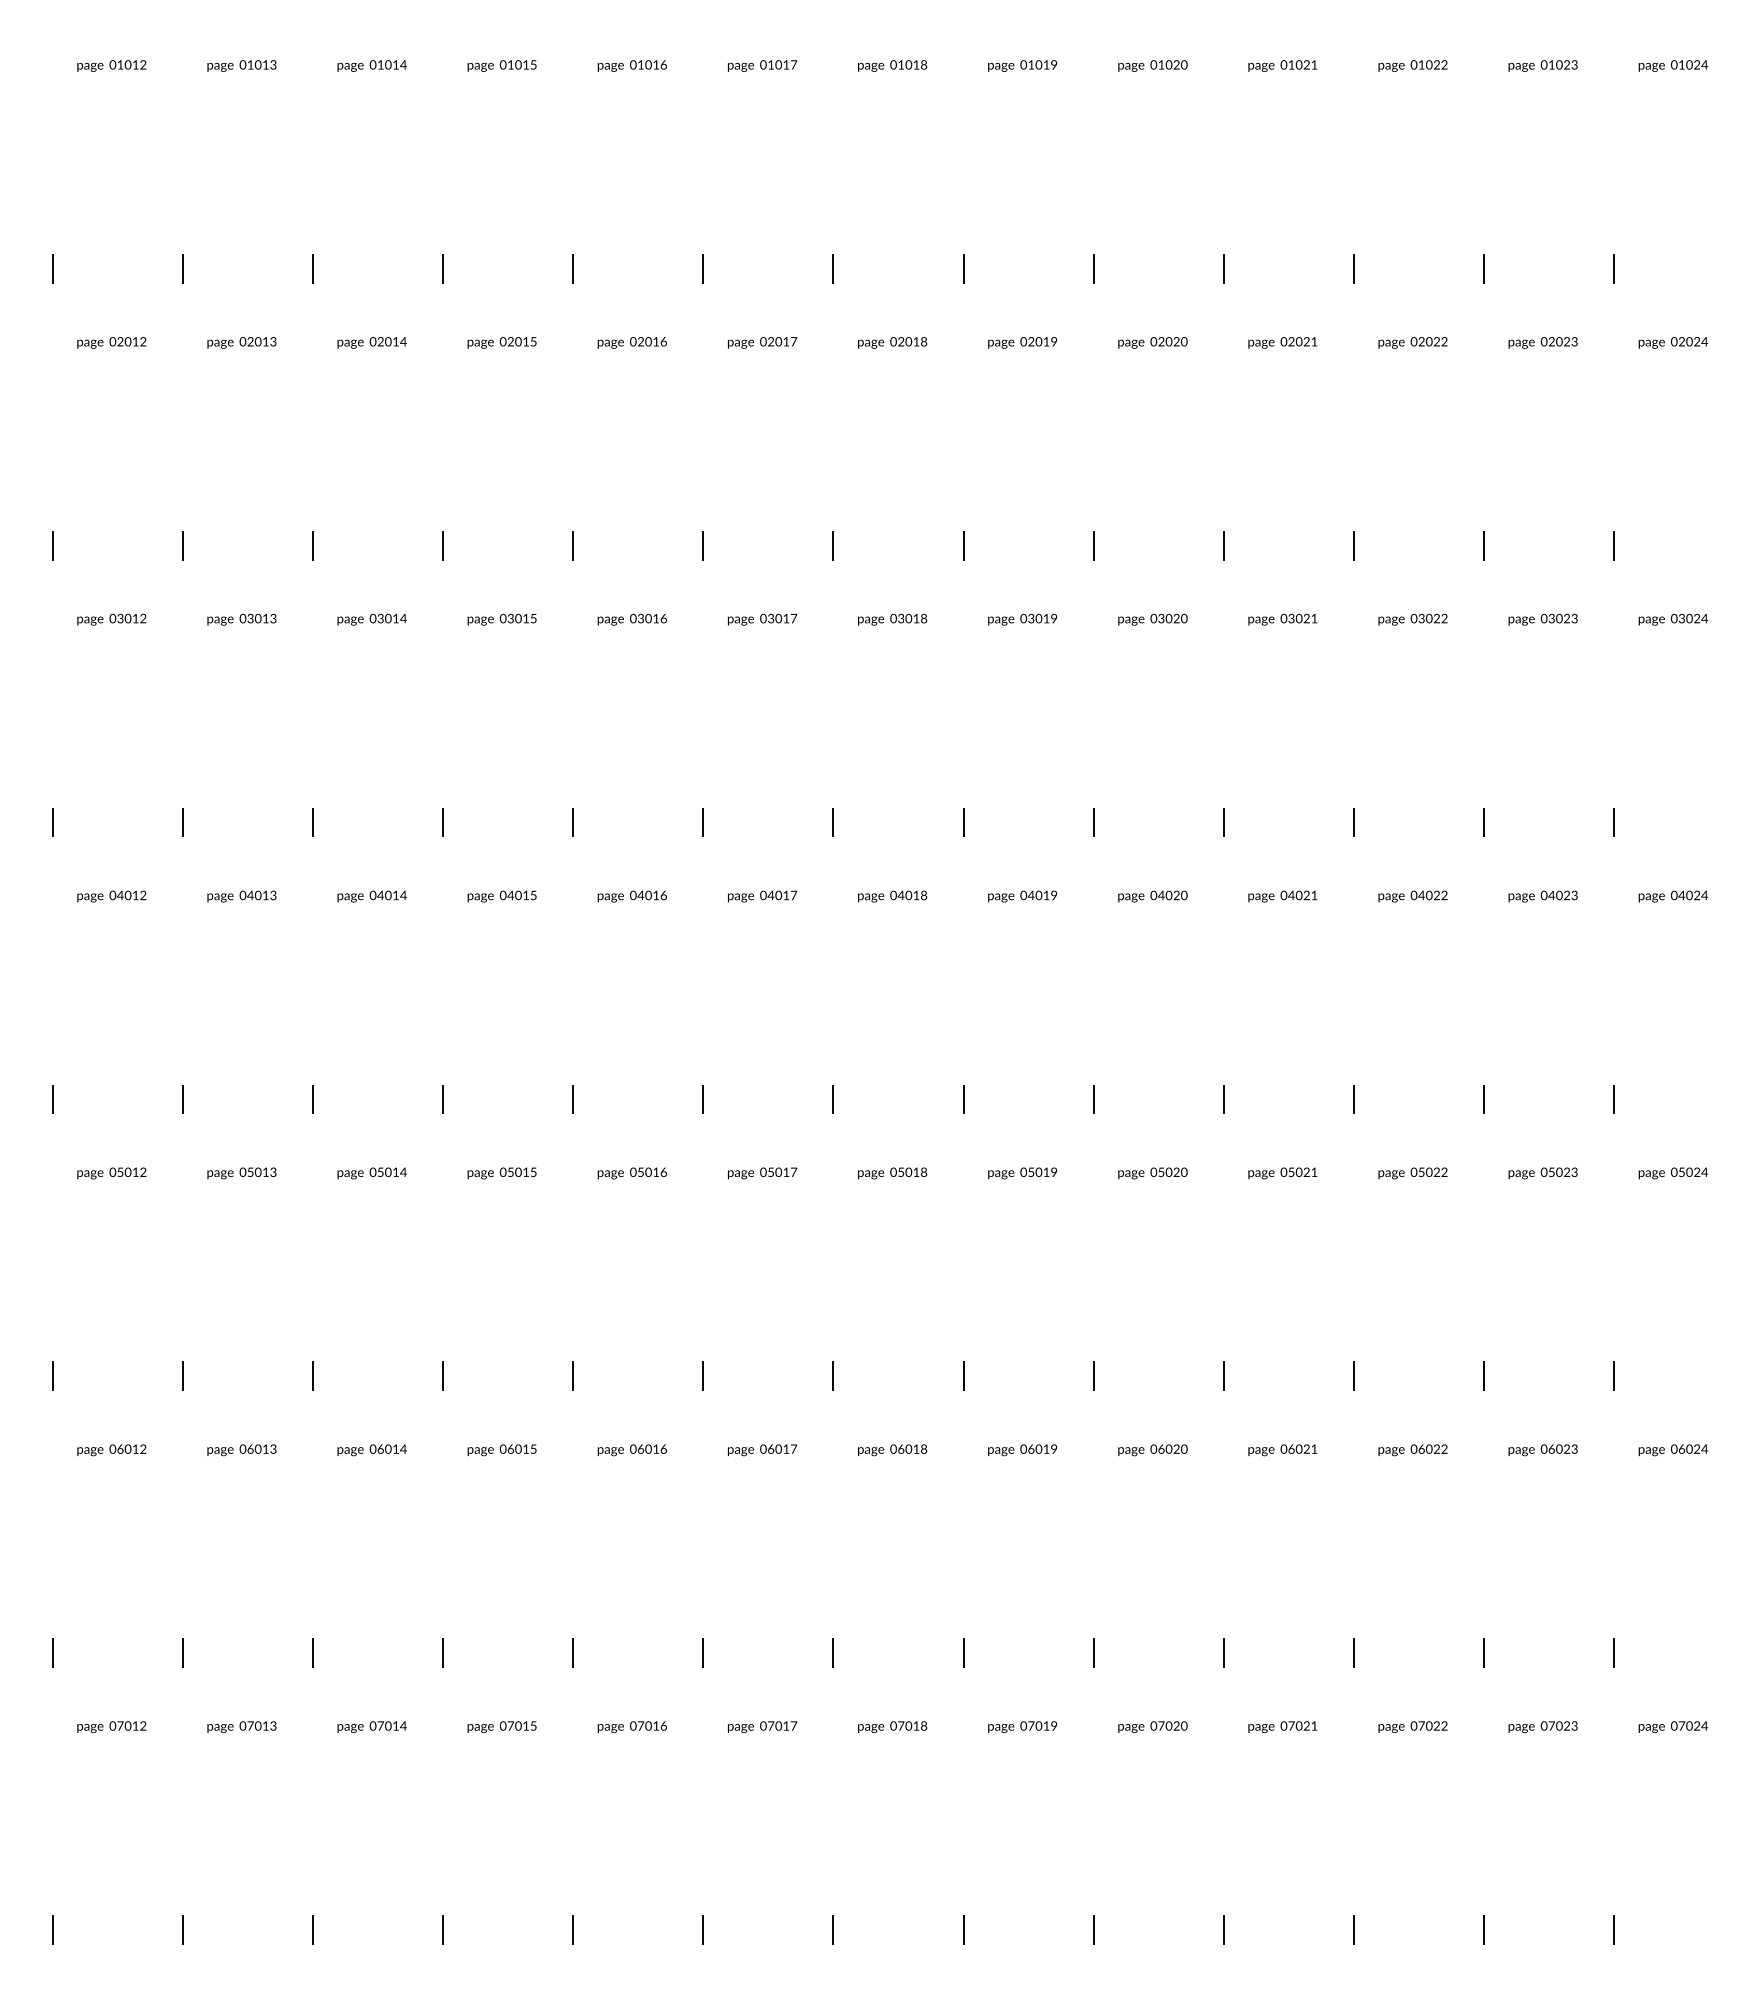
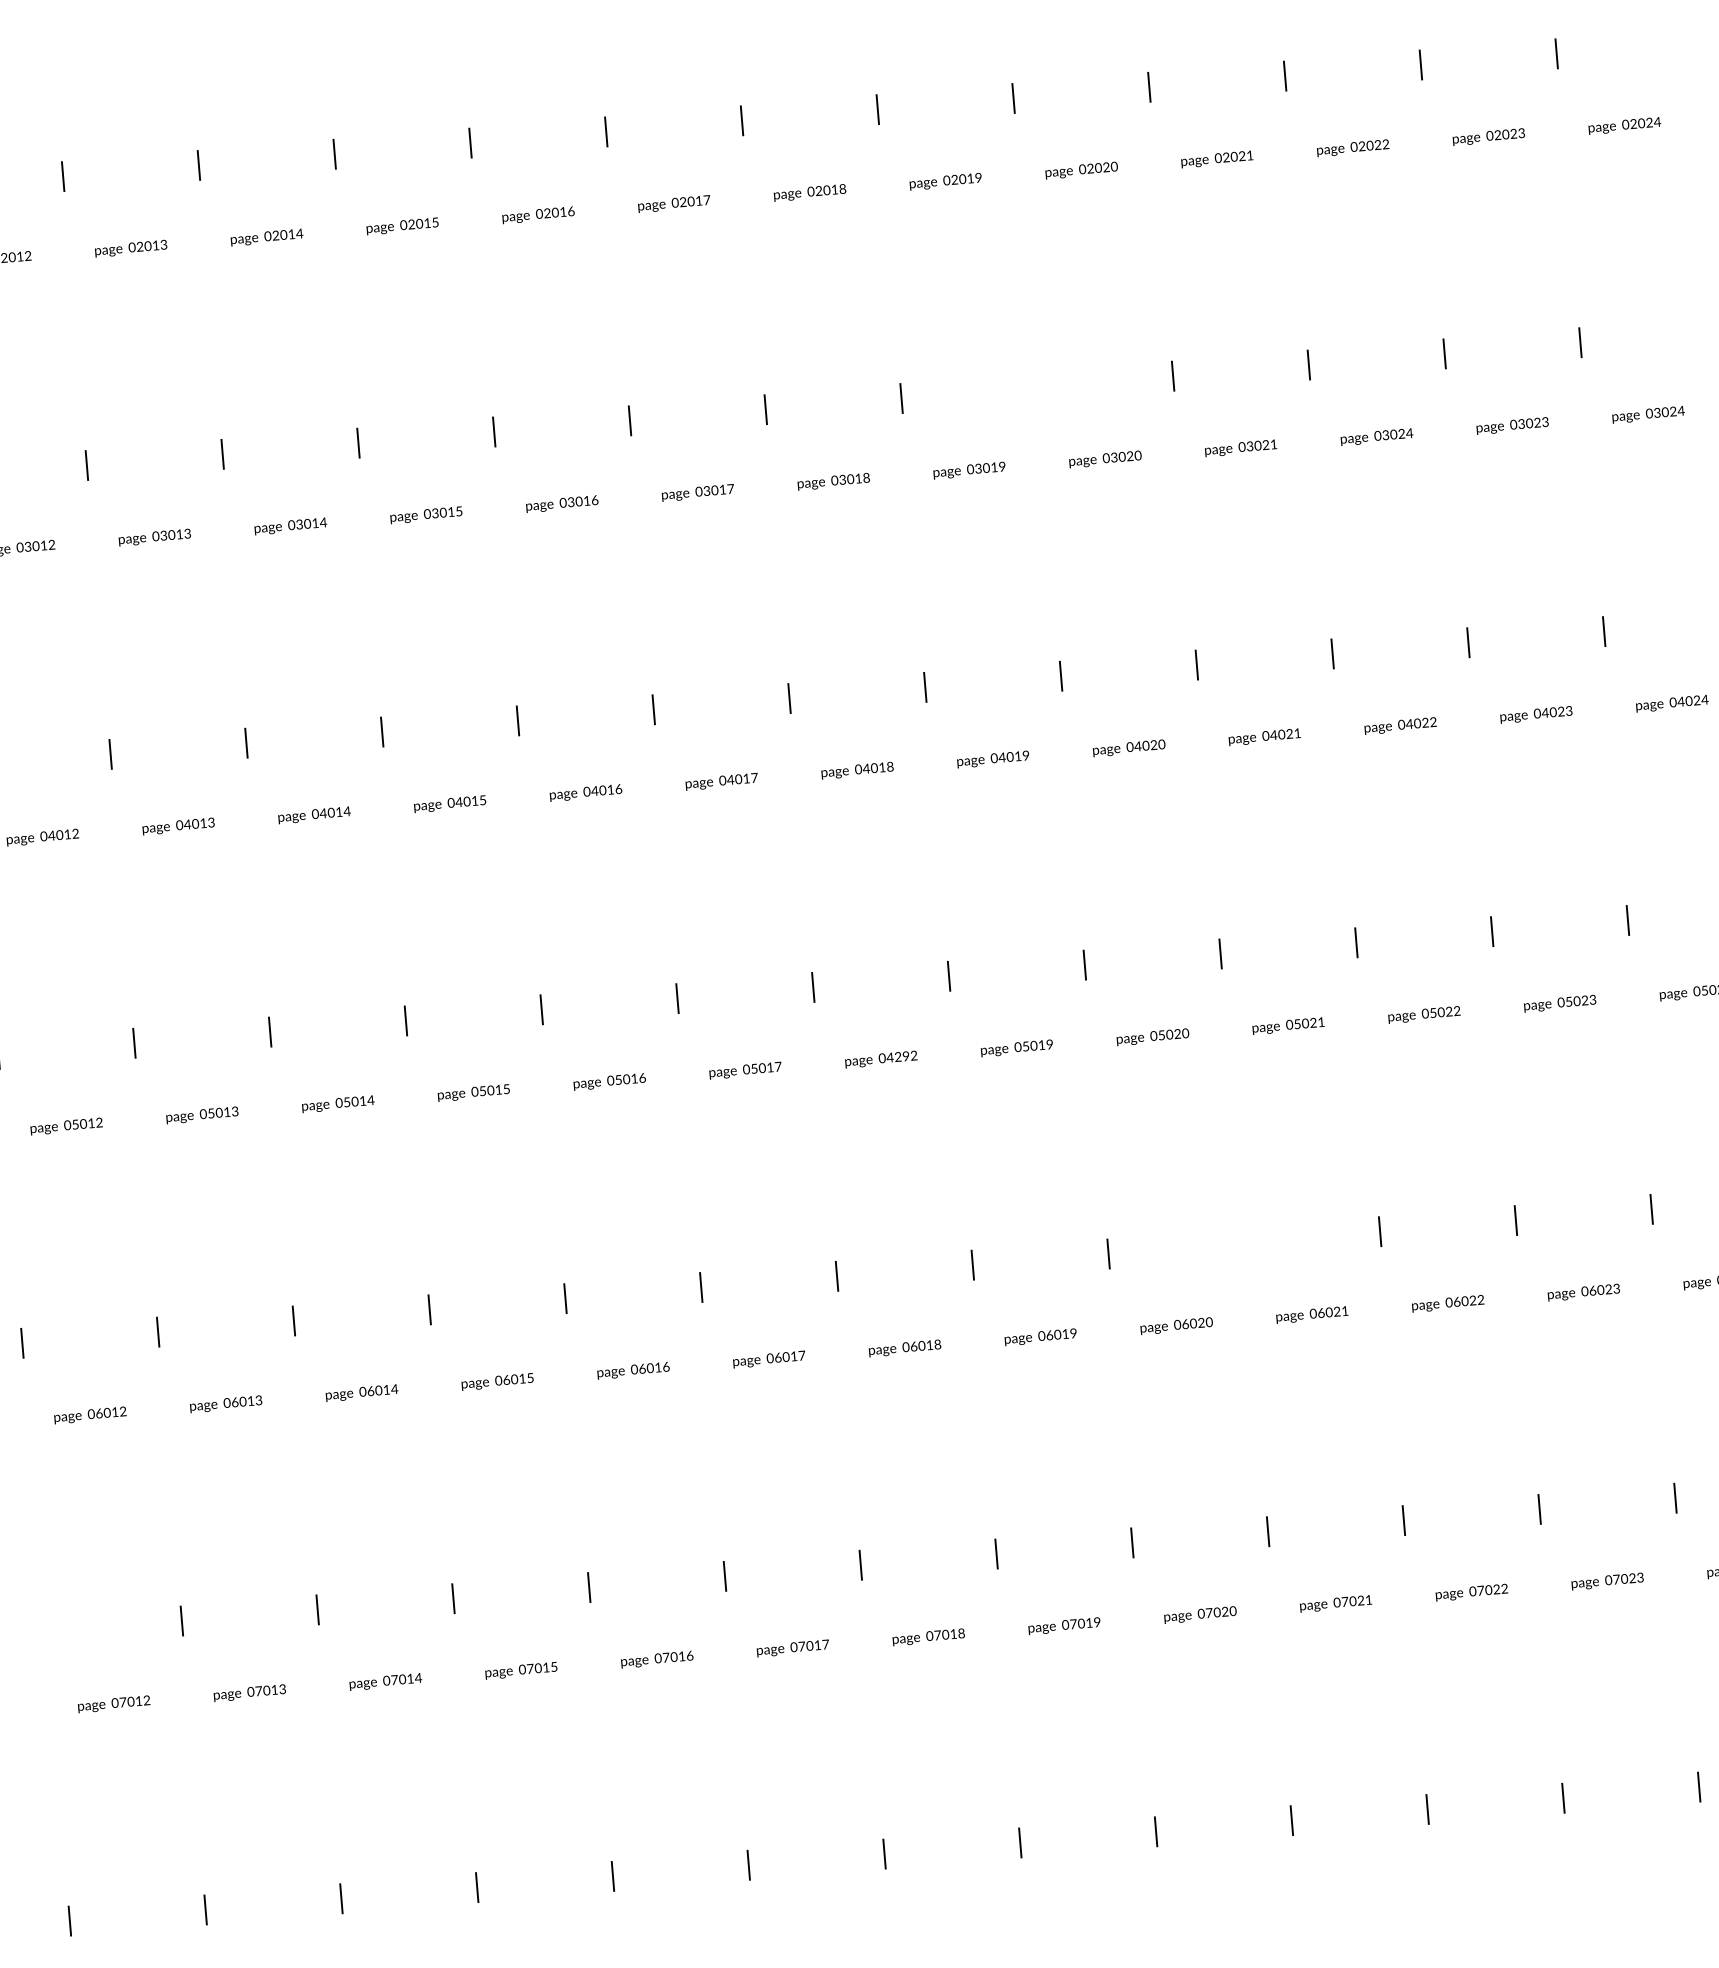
line: (1093, 545) -> (1037, 387), removed
text: (1444, 618) -> (1409, 433), 03022 -> 03024
text: (912, 1172) -> (902, 1056), 05018 -> 04292
line: (1223, 1376) -> (1244, 1243), removed
line: (52, 1653) -> (45, 1632), removed

